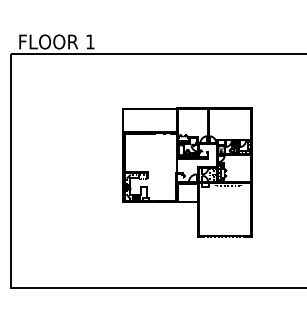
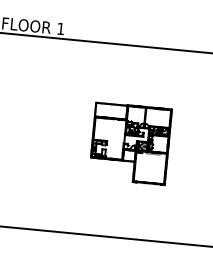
part: (187, 172) -> (130, 143), size x0.71

